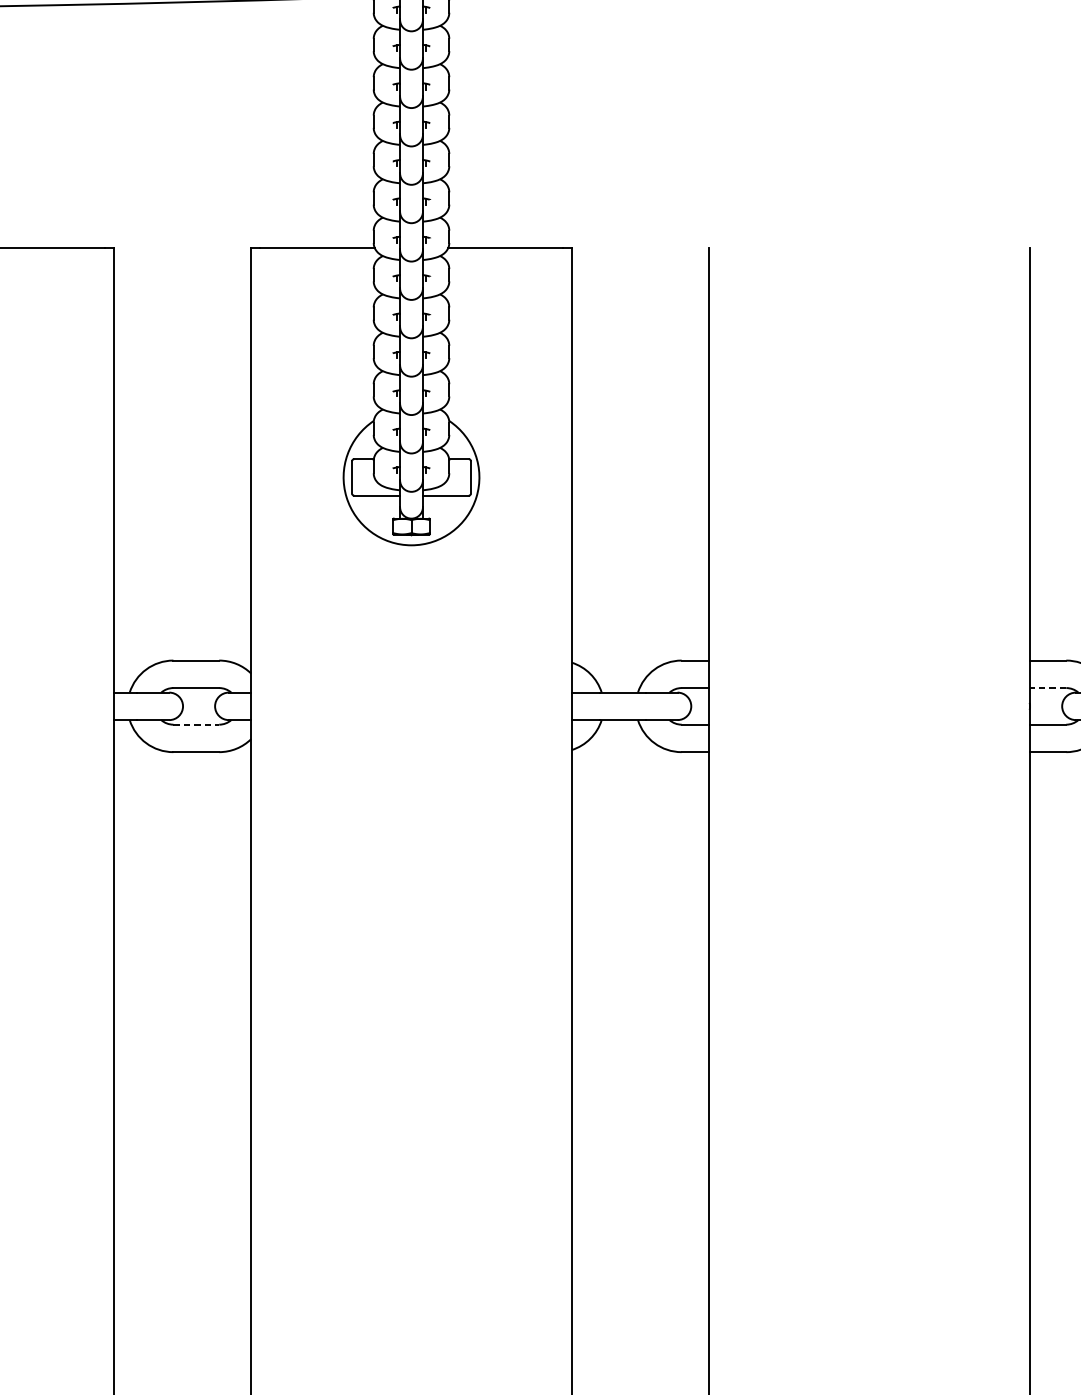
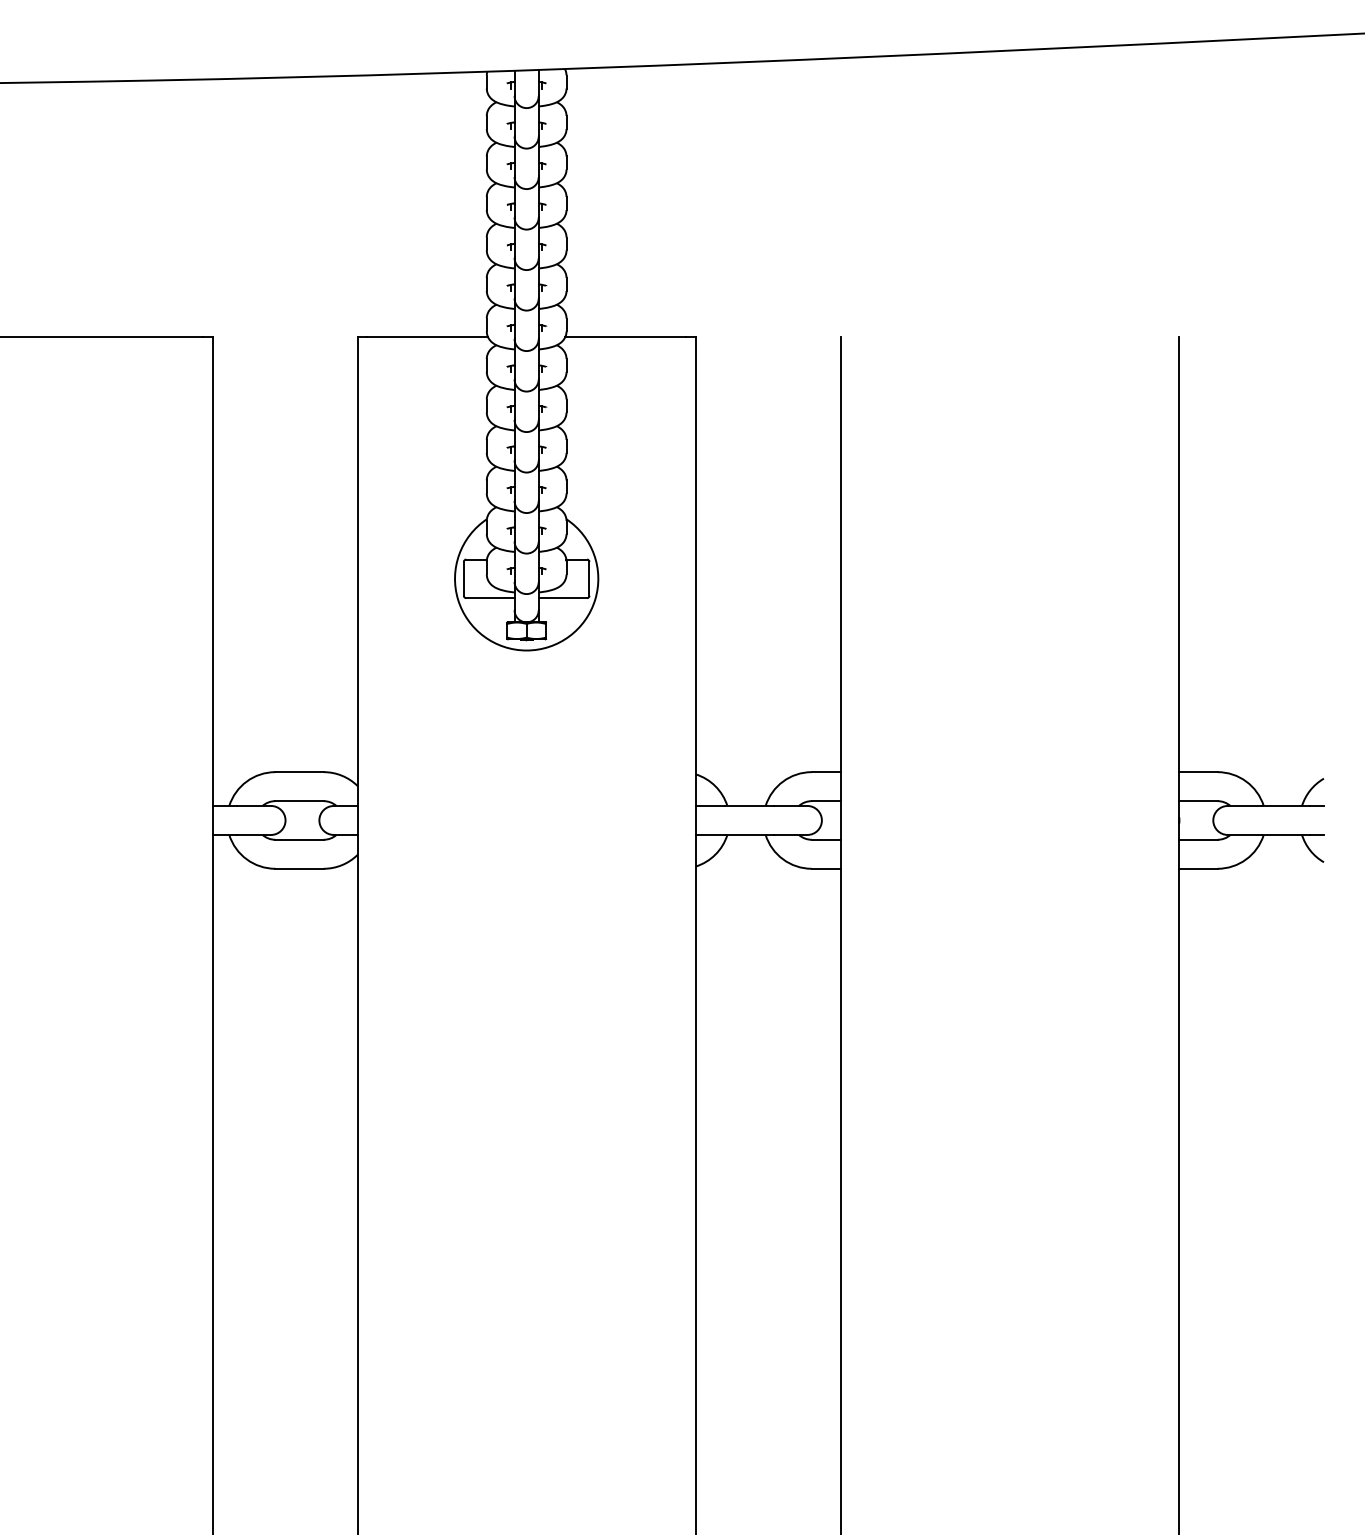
line: (1047, 688) -> (1197, 801), dashed -> solid
line: (197, 724) -> (300, 839), dashed -> solid

